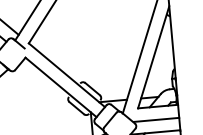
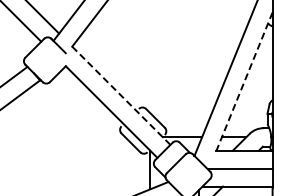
line: (153, 57) -> (244, 81), solid -> dashed
line: (67, 75) -> (121, 95), solid -> dashed

